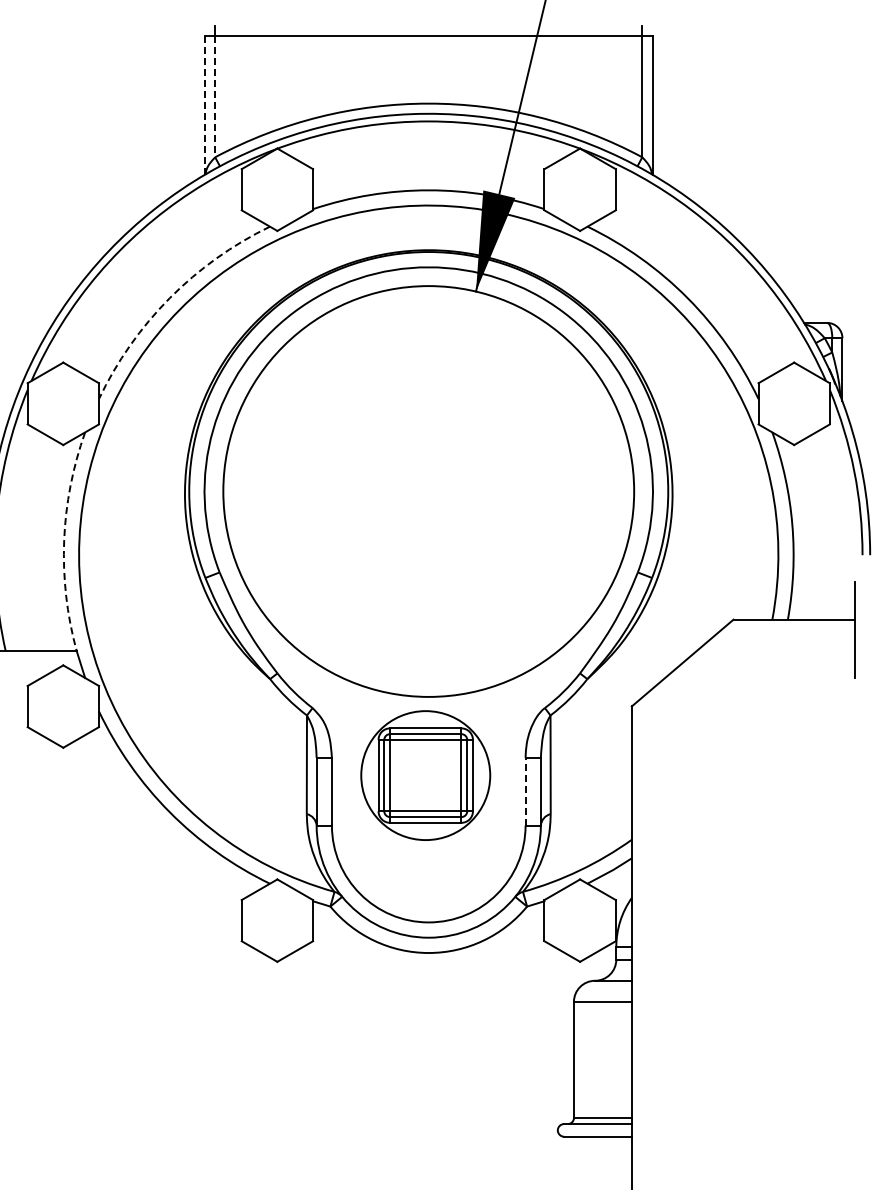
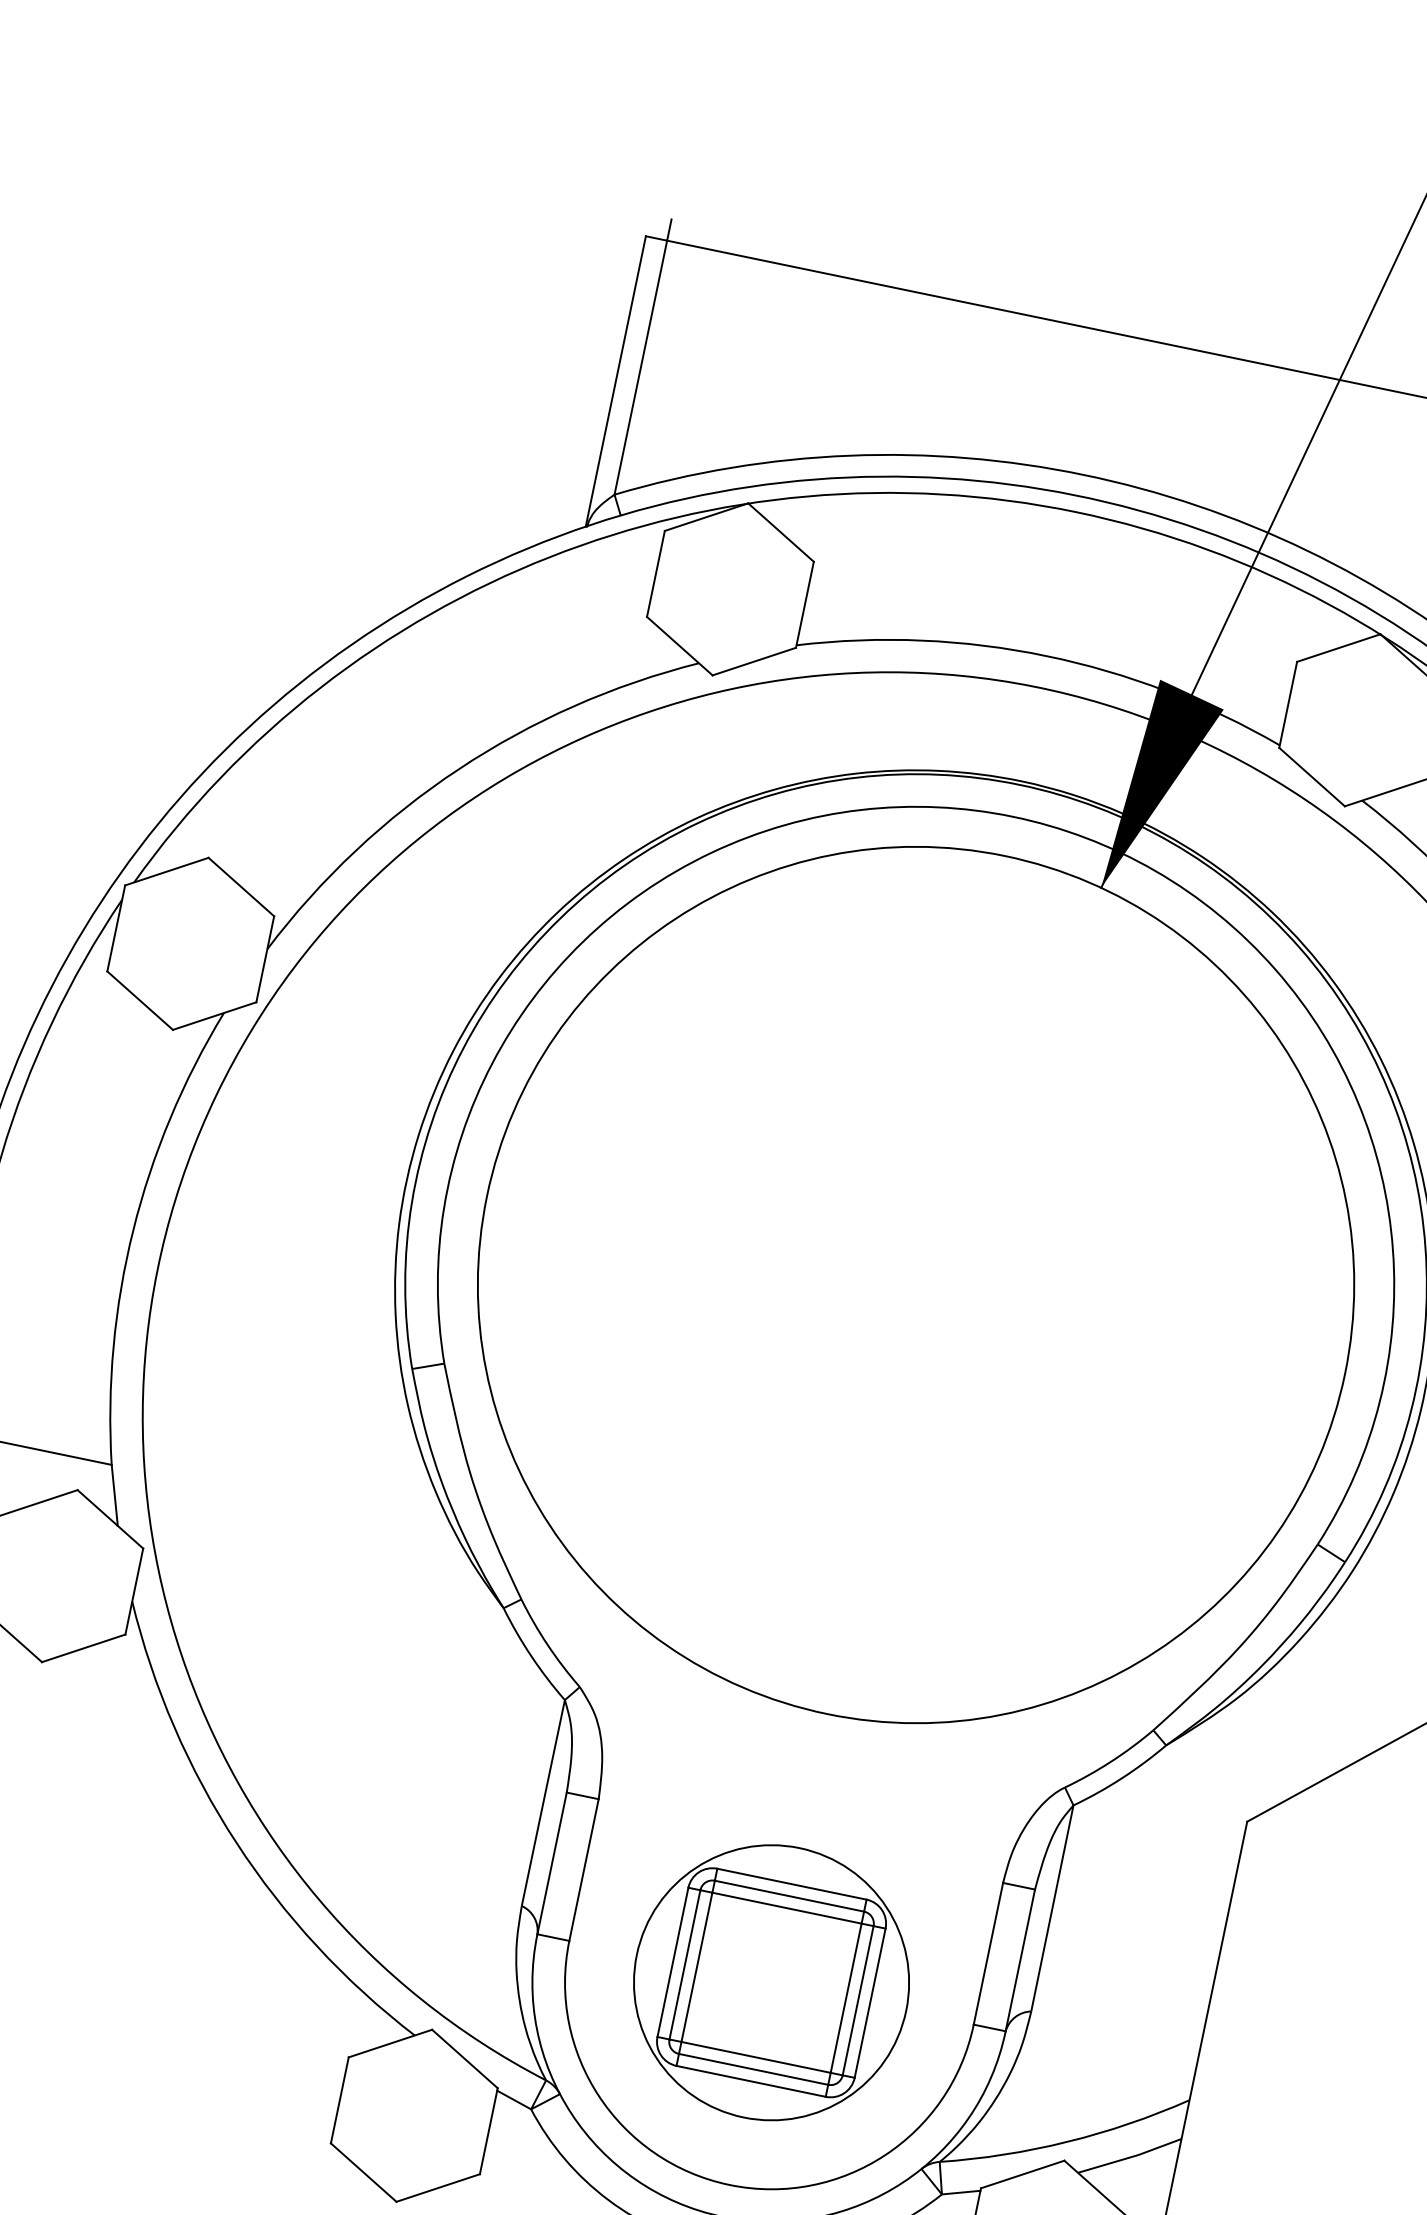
line: (215, 96) -> (641, 367), dashed -> solid
line: (205, 105) -> (616, 382), dashed -> solid
arc: (169, 298) -> (458, 769), dashed -> solid
arc: (64, 540) -> (134, 1229), dashed -> solid
part: (425, 775) -> (771, 1982), moved
line: (525, 791) -> (988, 1953), dashed -> solid

